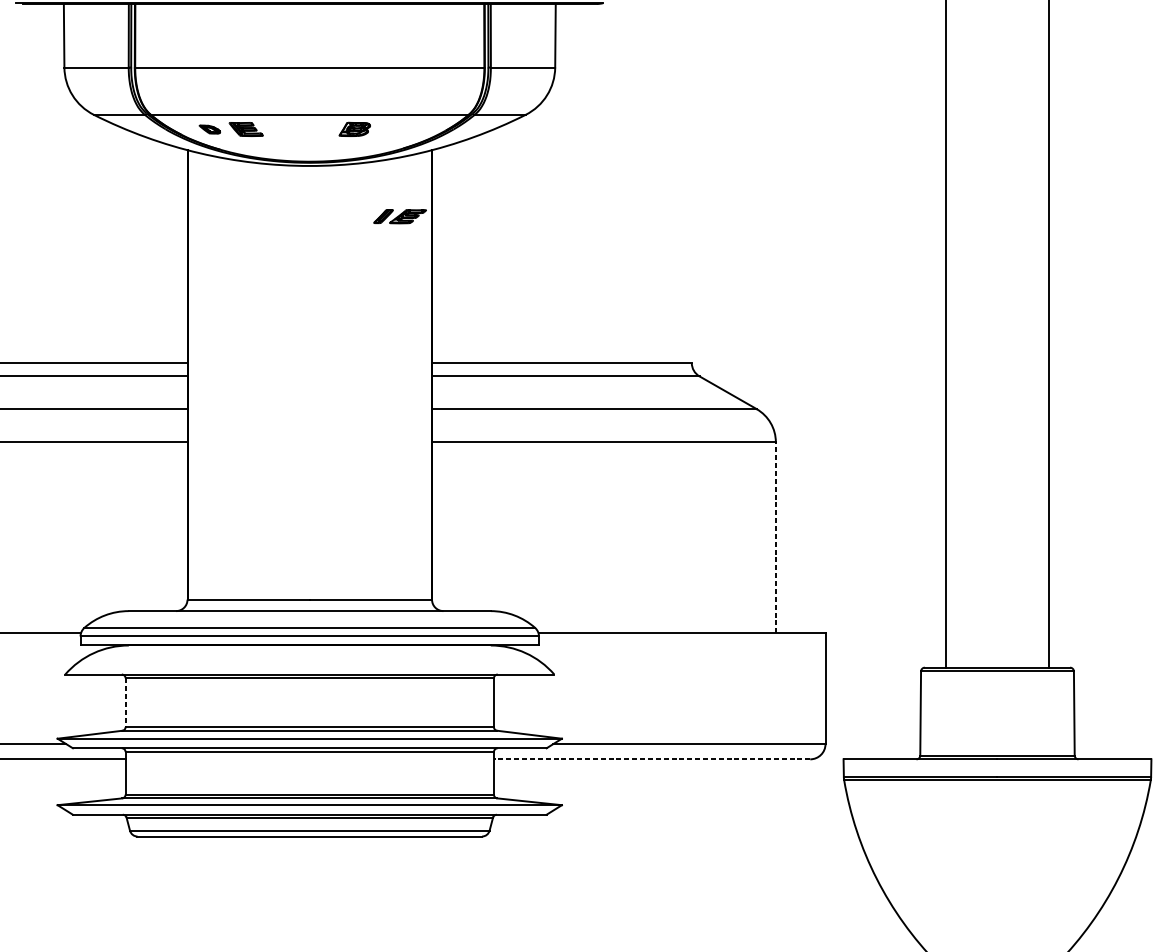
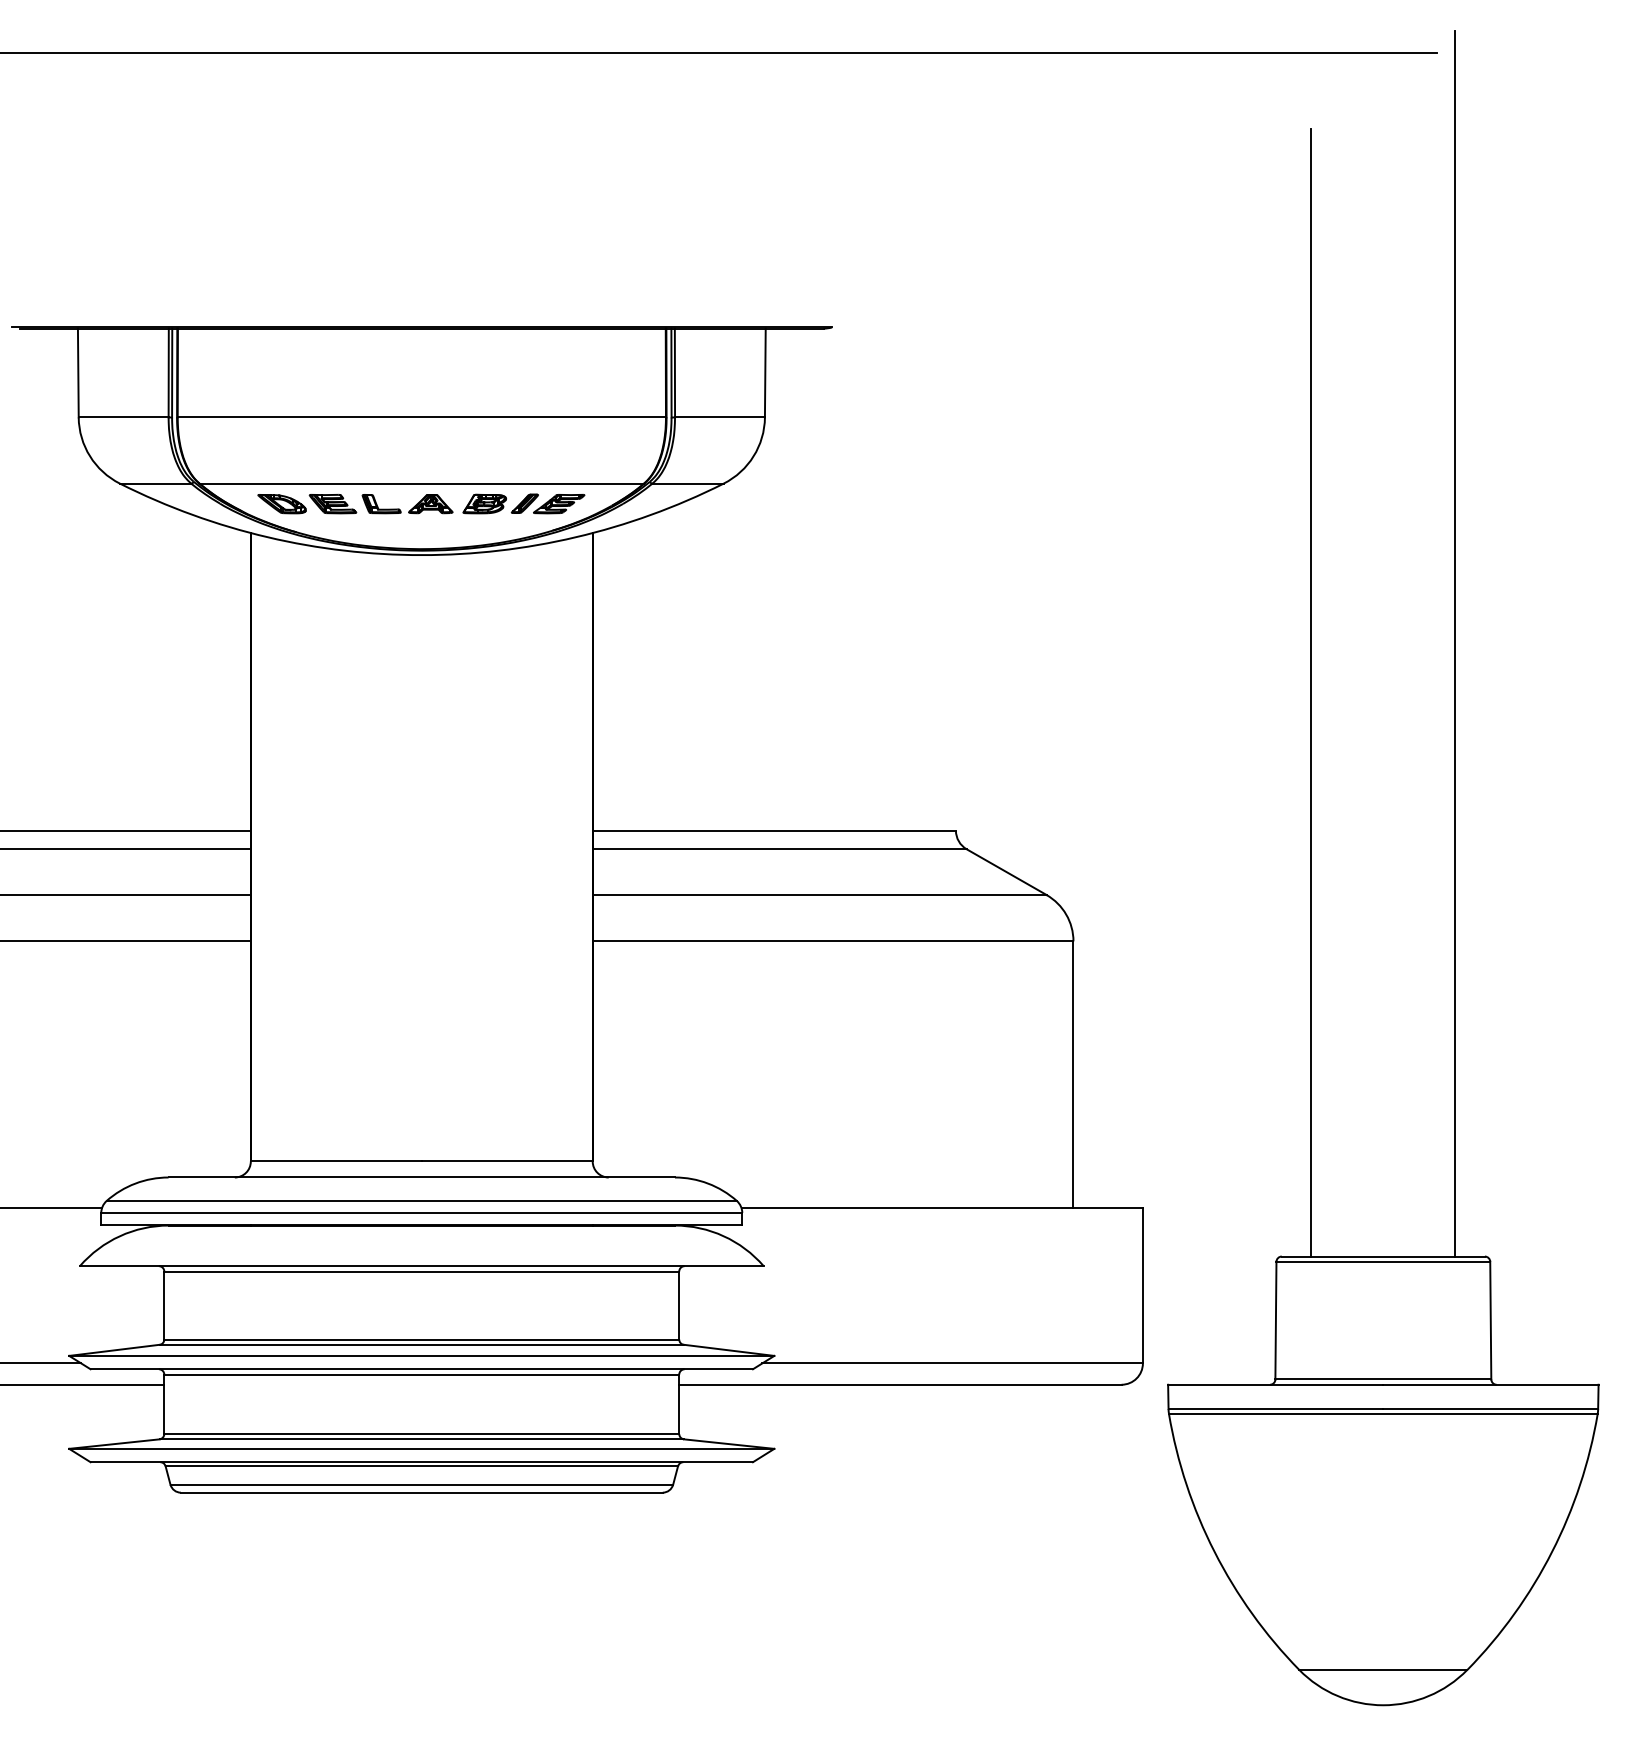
part: (209, 129) -> (281, 504), size x1.67
part: (299, 129) -> (407, 504), added
part: (399, 216) -> (547, 503), moved
line: (775, 537) -> (1073, 1074), dashed -> solid
line: (125, 703) -> (164, 1306), dashed -> solid
line: (651, 759) -> (899, 1384), dashed -> solid

